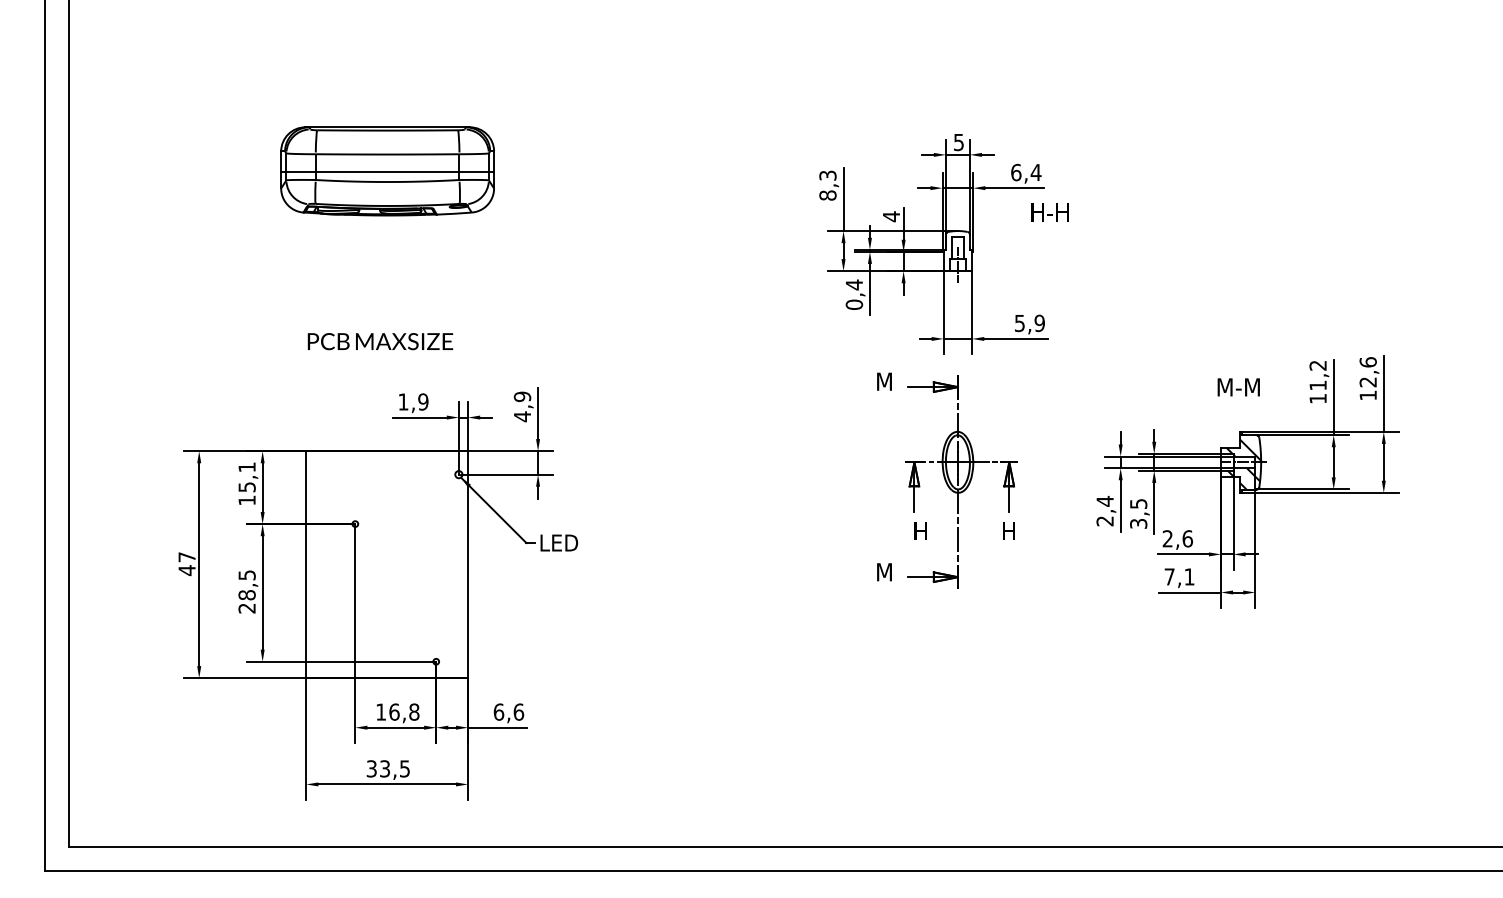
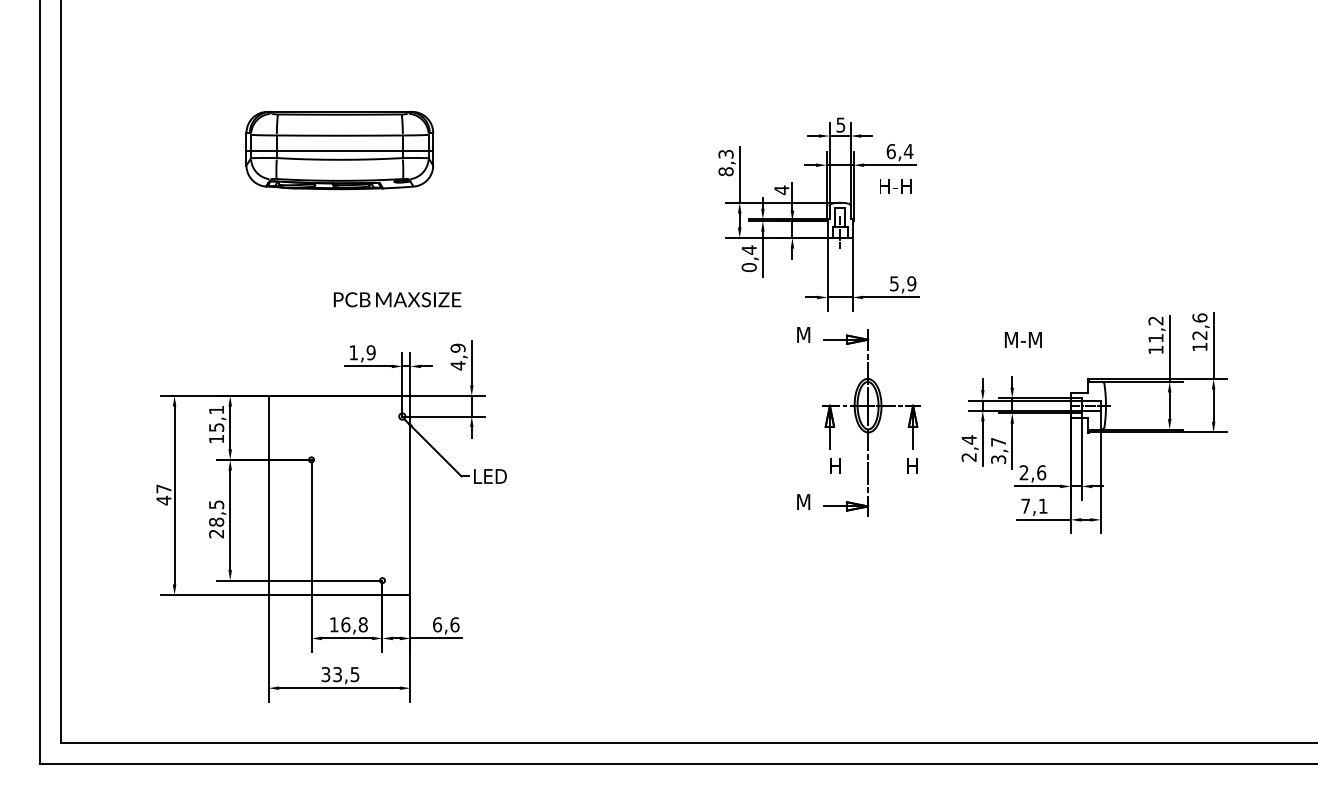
text: (1049, 212) -> (895, 186), moved
text: (380, 341) -> (397, 299), moved
text: (1238, 386) -> (1023, 339), moved
hatch: (1243, 462) -> (1090, 405), removed
part: (947, 480) -> (858, 421), moved
text: (1138, 504) -> (998, 442), 3,5 -> 3,7

